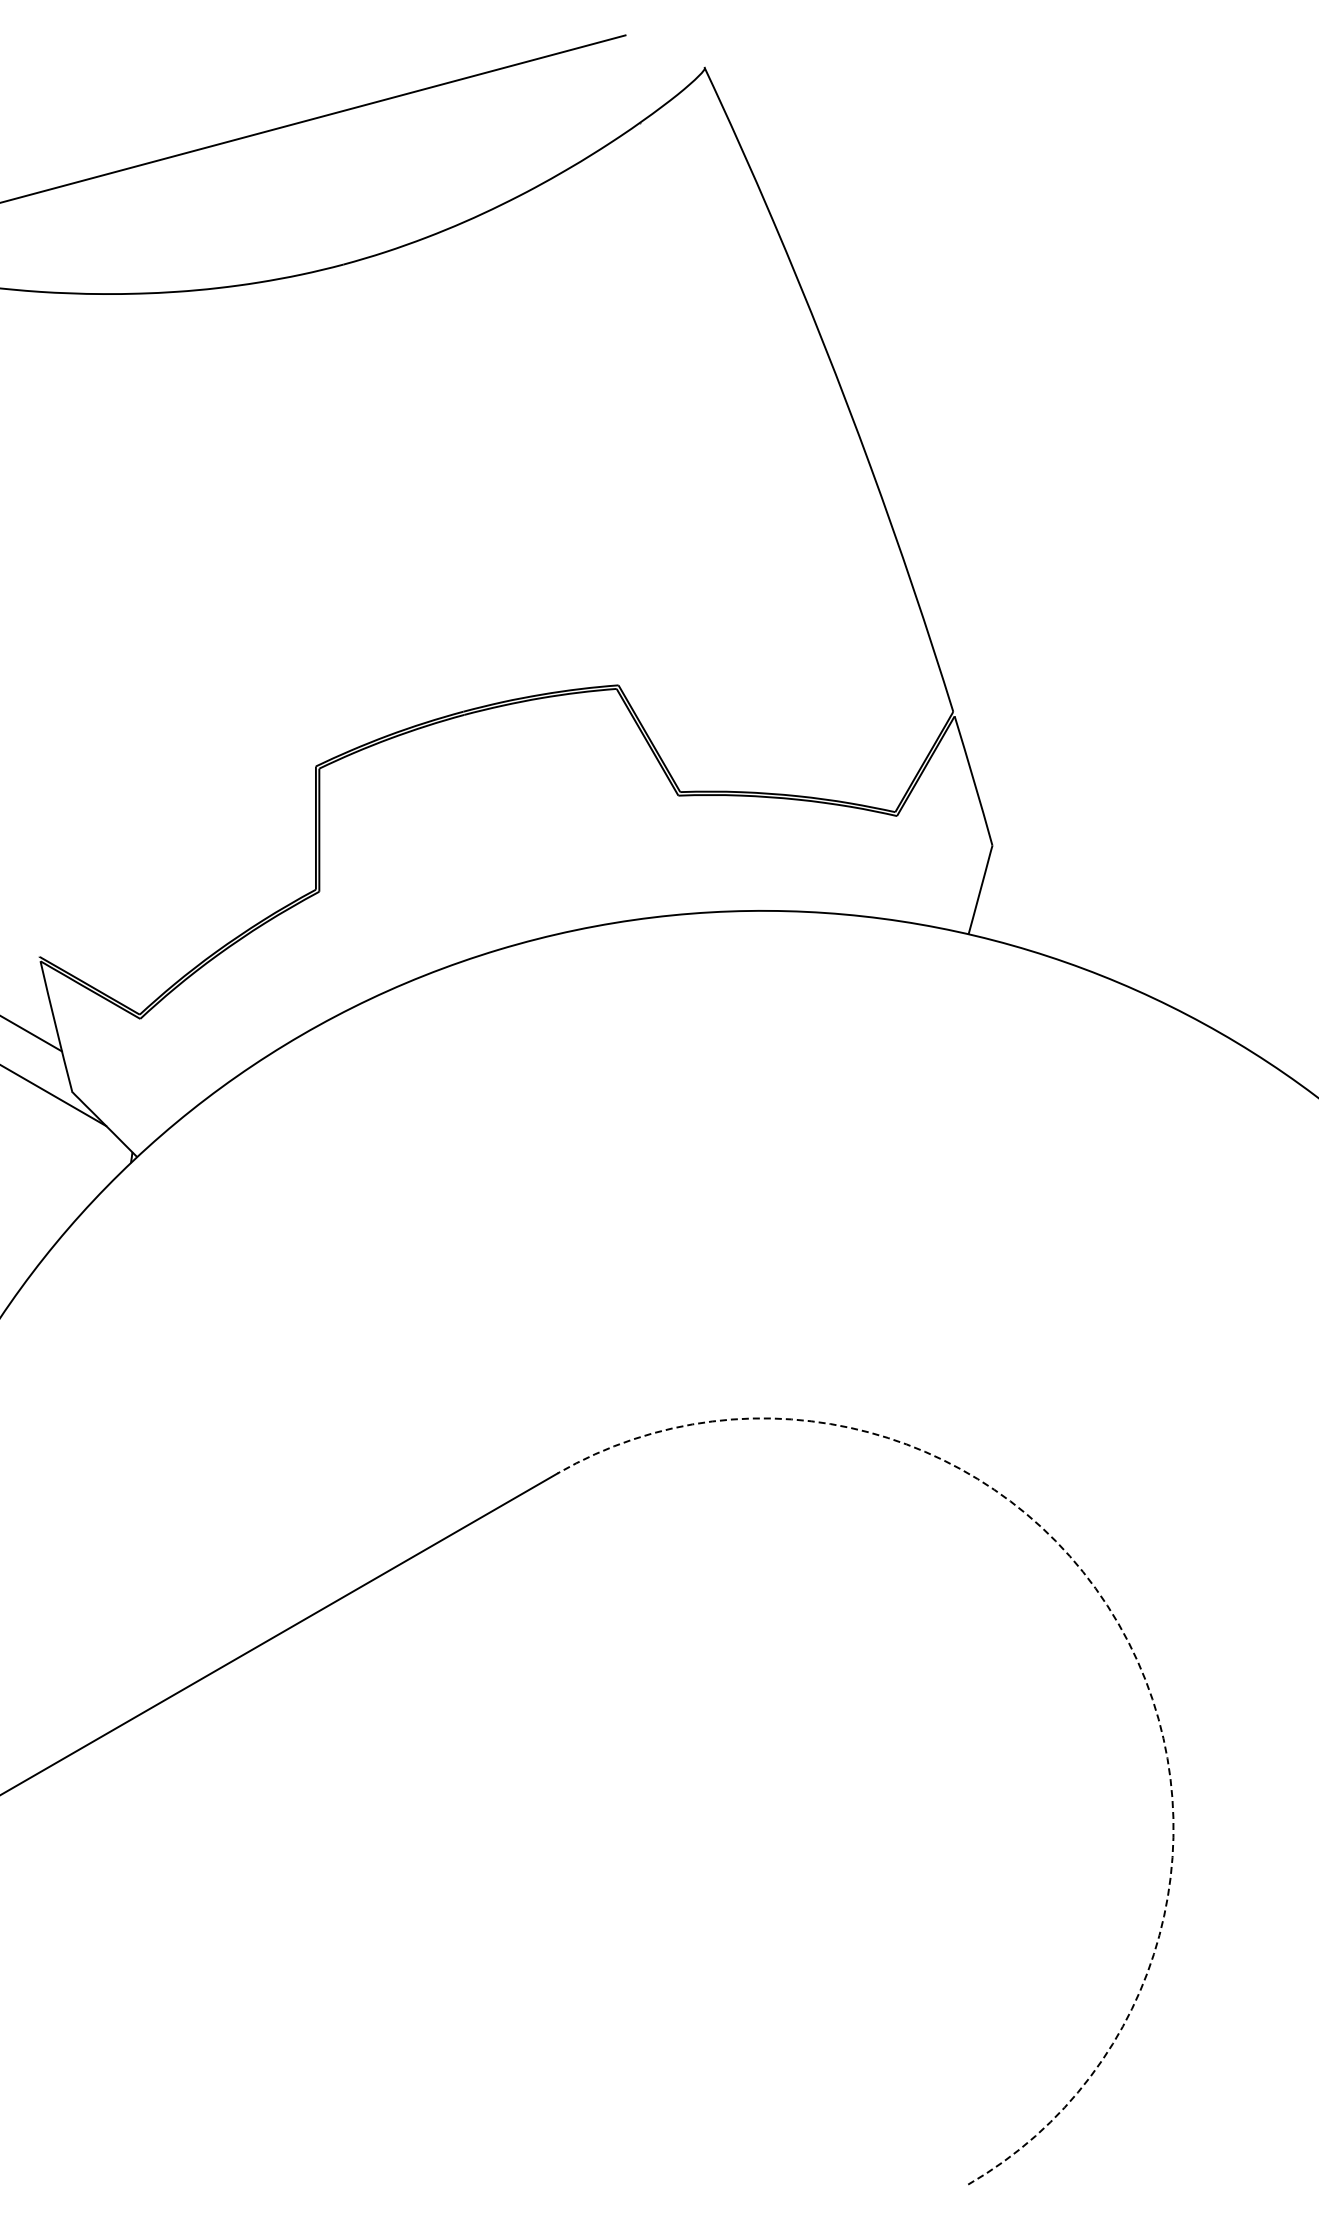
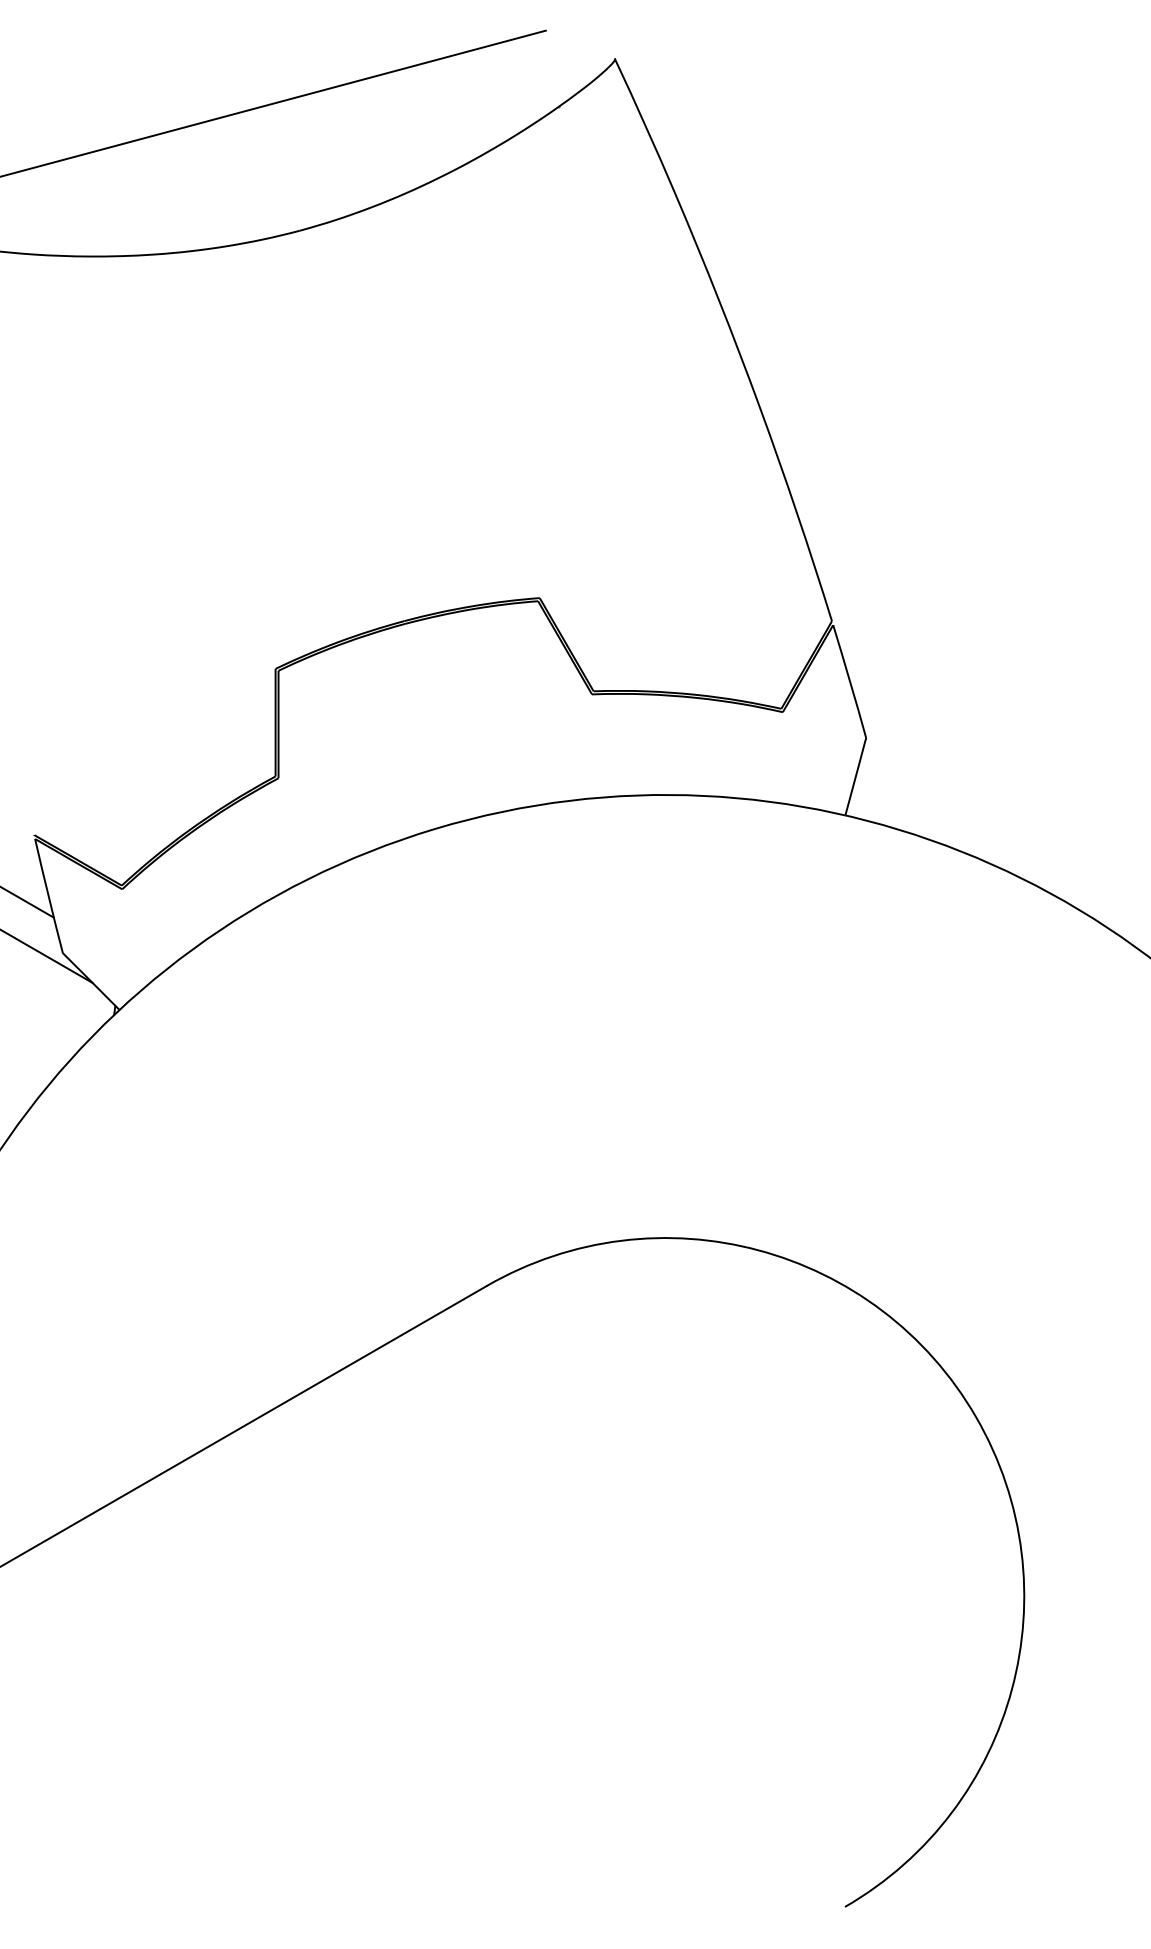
arc: (1118, 1623) -> (976, 1417), dashed -> solid

